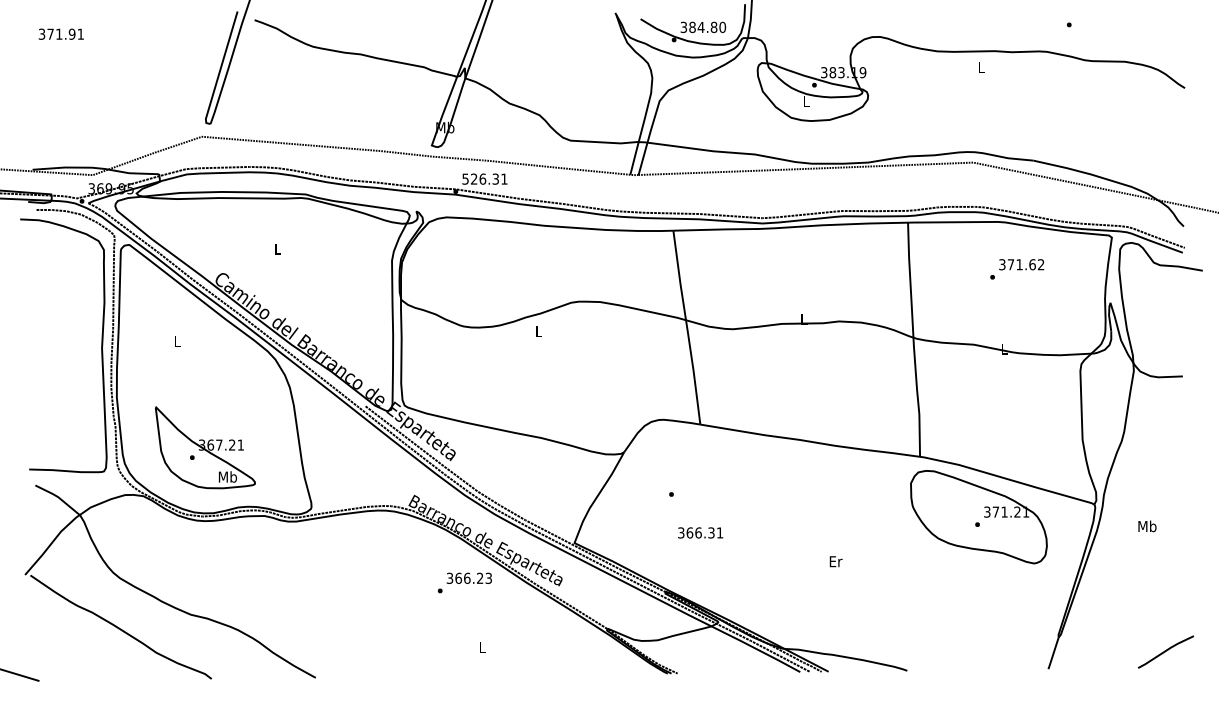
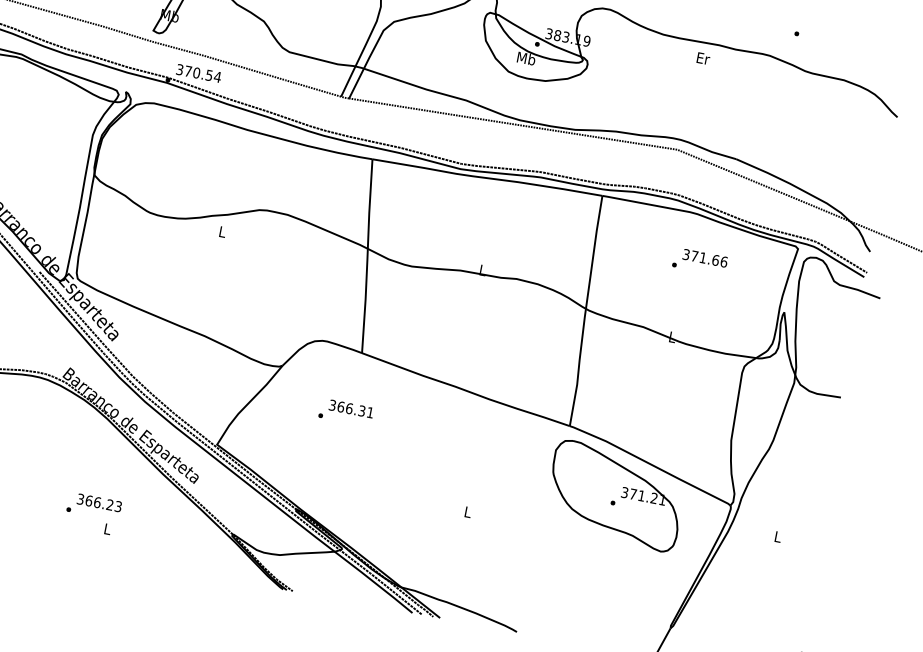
text: (981, 67) -> (703, 58), L -> Er
text: (806, 101) -> (526, 58), L -> Mb
text: (484, 178) -> (198, 72), 526.31 -> 370.54
text: (1040, 264) -> (723, 261), 371.62 -> 371.66
text: (1147, 526) -> (778, 536), Mb -> L
text: (700, 532) -> (351, 408), moved
text: (835, 561) -> (467, 512), Er -> L
text: (464, 582) -> (94, 506), moved

